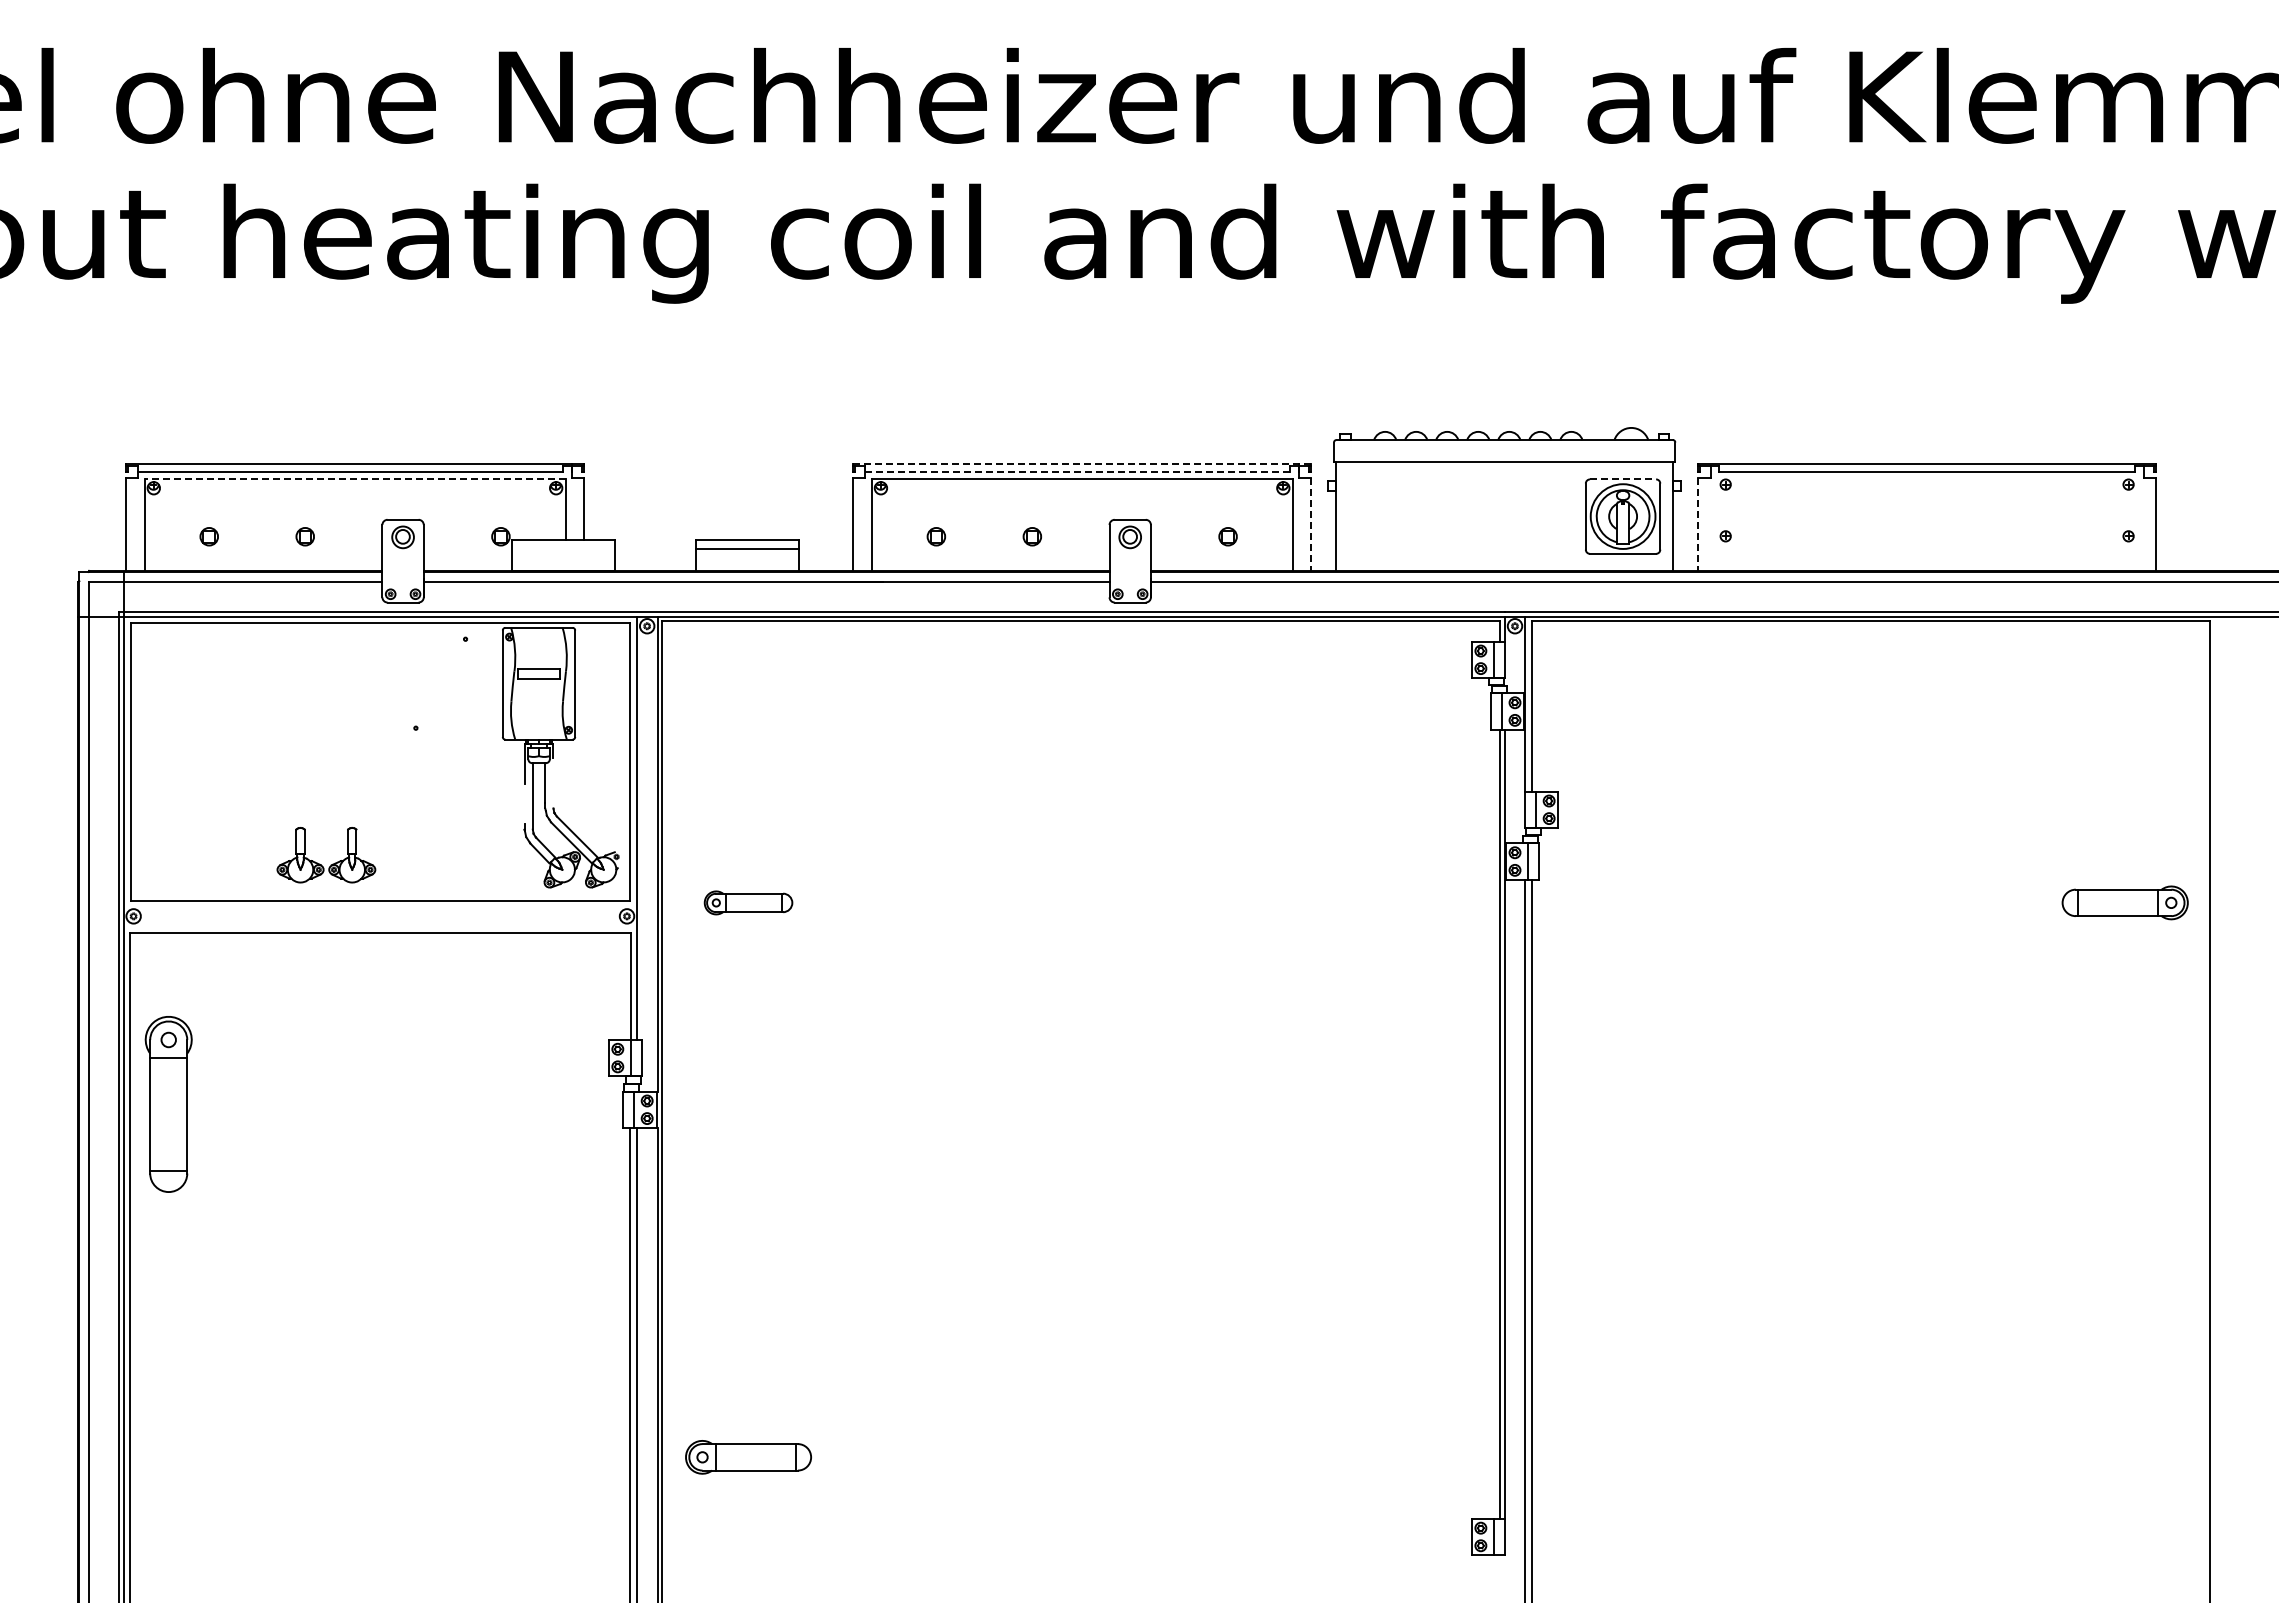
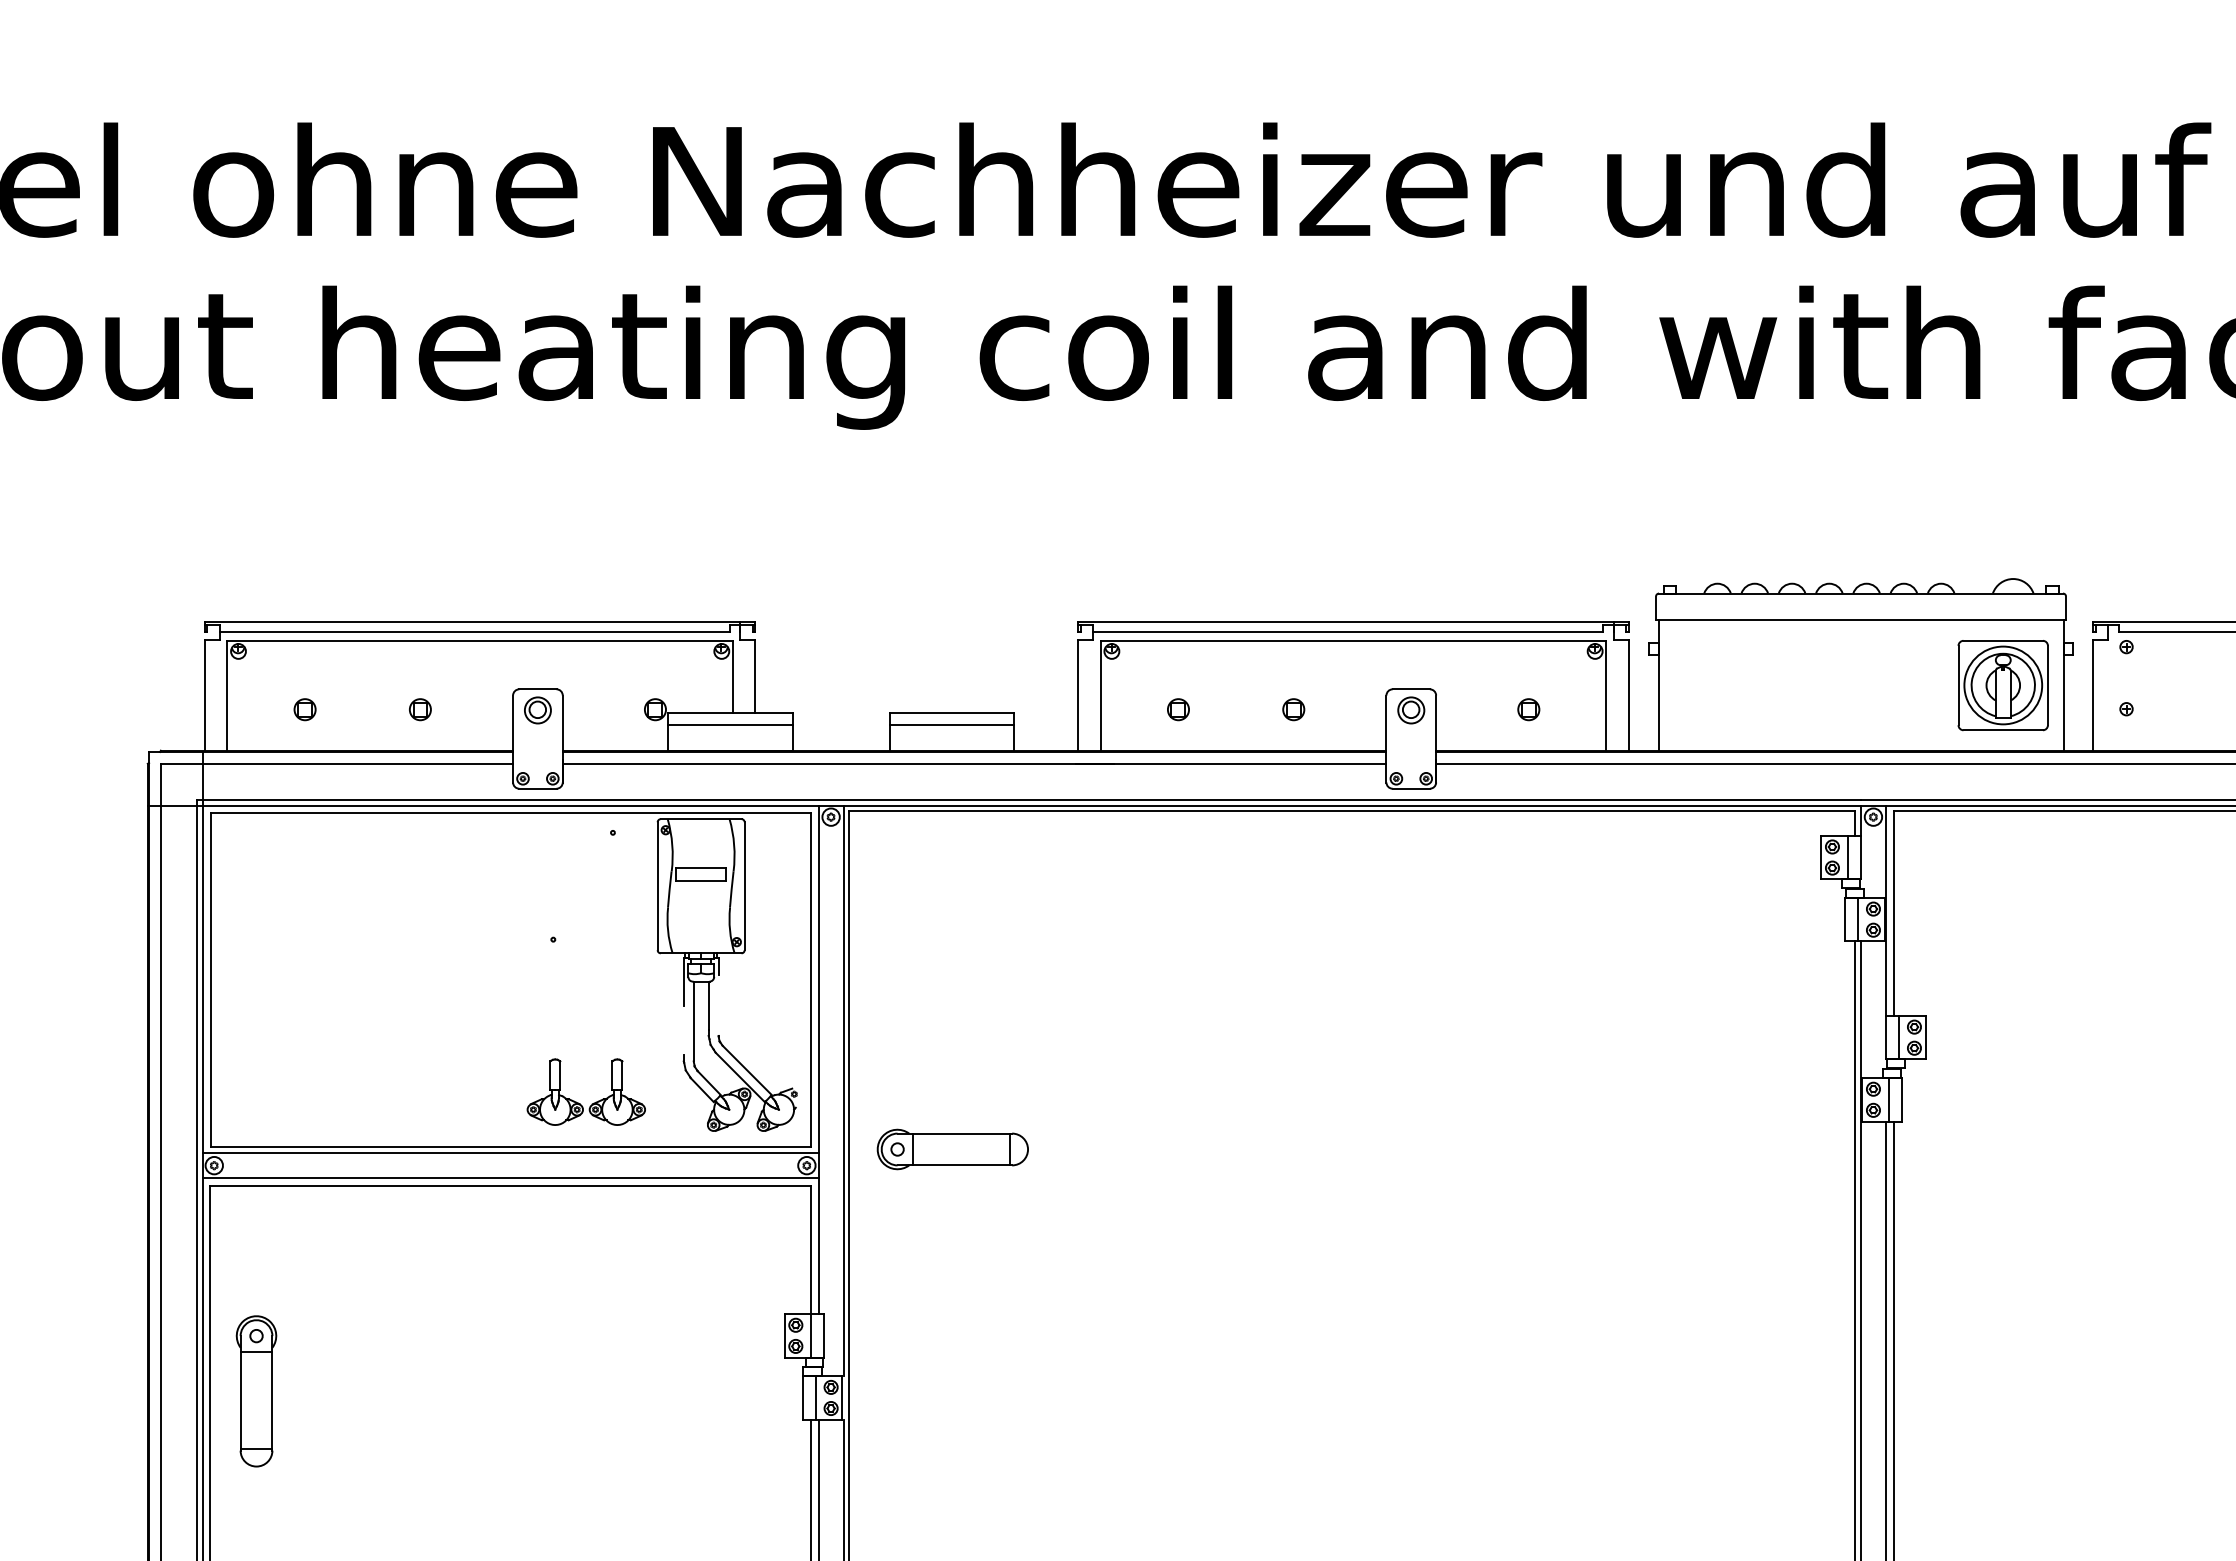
line: (1082, 463) -> (1353, 621), dashed -> solid
line: (1078, 472) -> (1349, 632), dashed -> solid
line: (354, 479) -> (479, 640), dashed -> solid
line: (1623, 479) -> (2003, 640), dashed -> solid
line: (1311, 525) -> (1629, 696), dashed -> solid
line: (1698, 525) -> (2093, 696), dashed -> solid
line: (563, 549) -> (730, 725), added
part: (330, 864) -> (591, 1103), moved
part: (748, 902) -> (952, 1148), size x1.43
line: (380, 906) -> (510, 1153), added
line: (380, 926) -> (510, 1177), added
part: (168, 1103) -> (256, 1390), size x0.71

